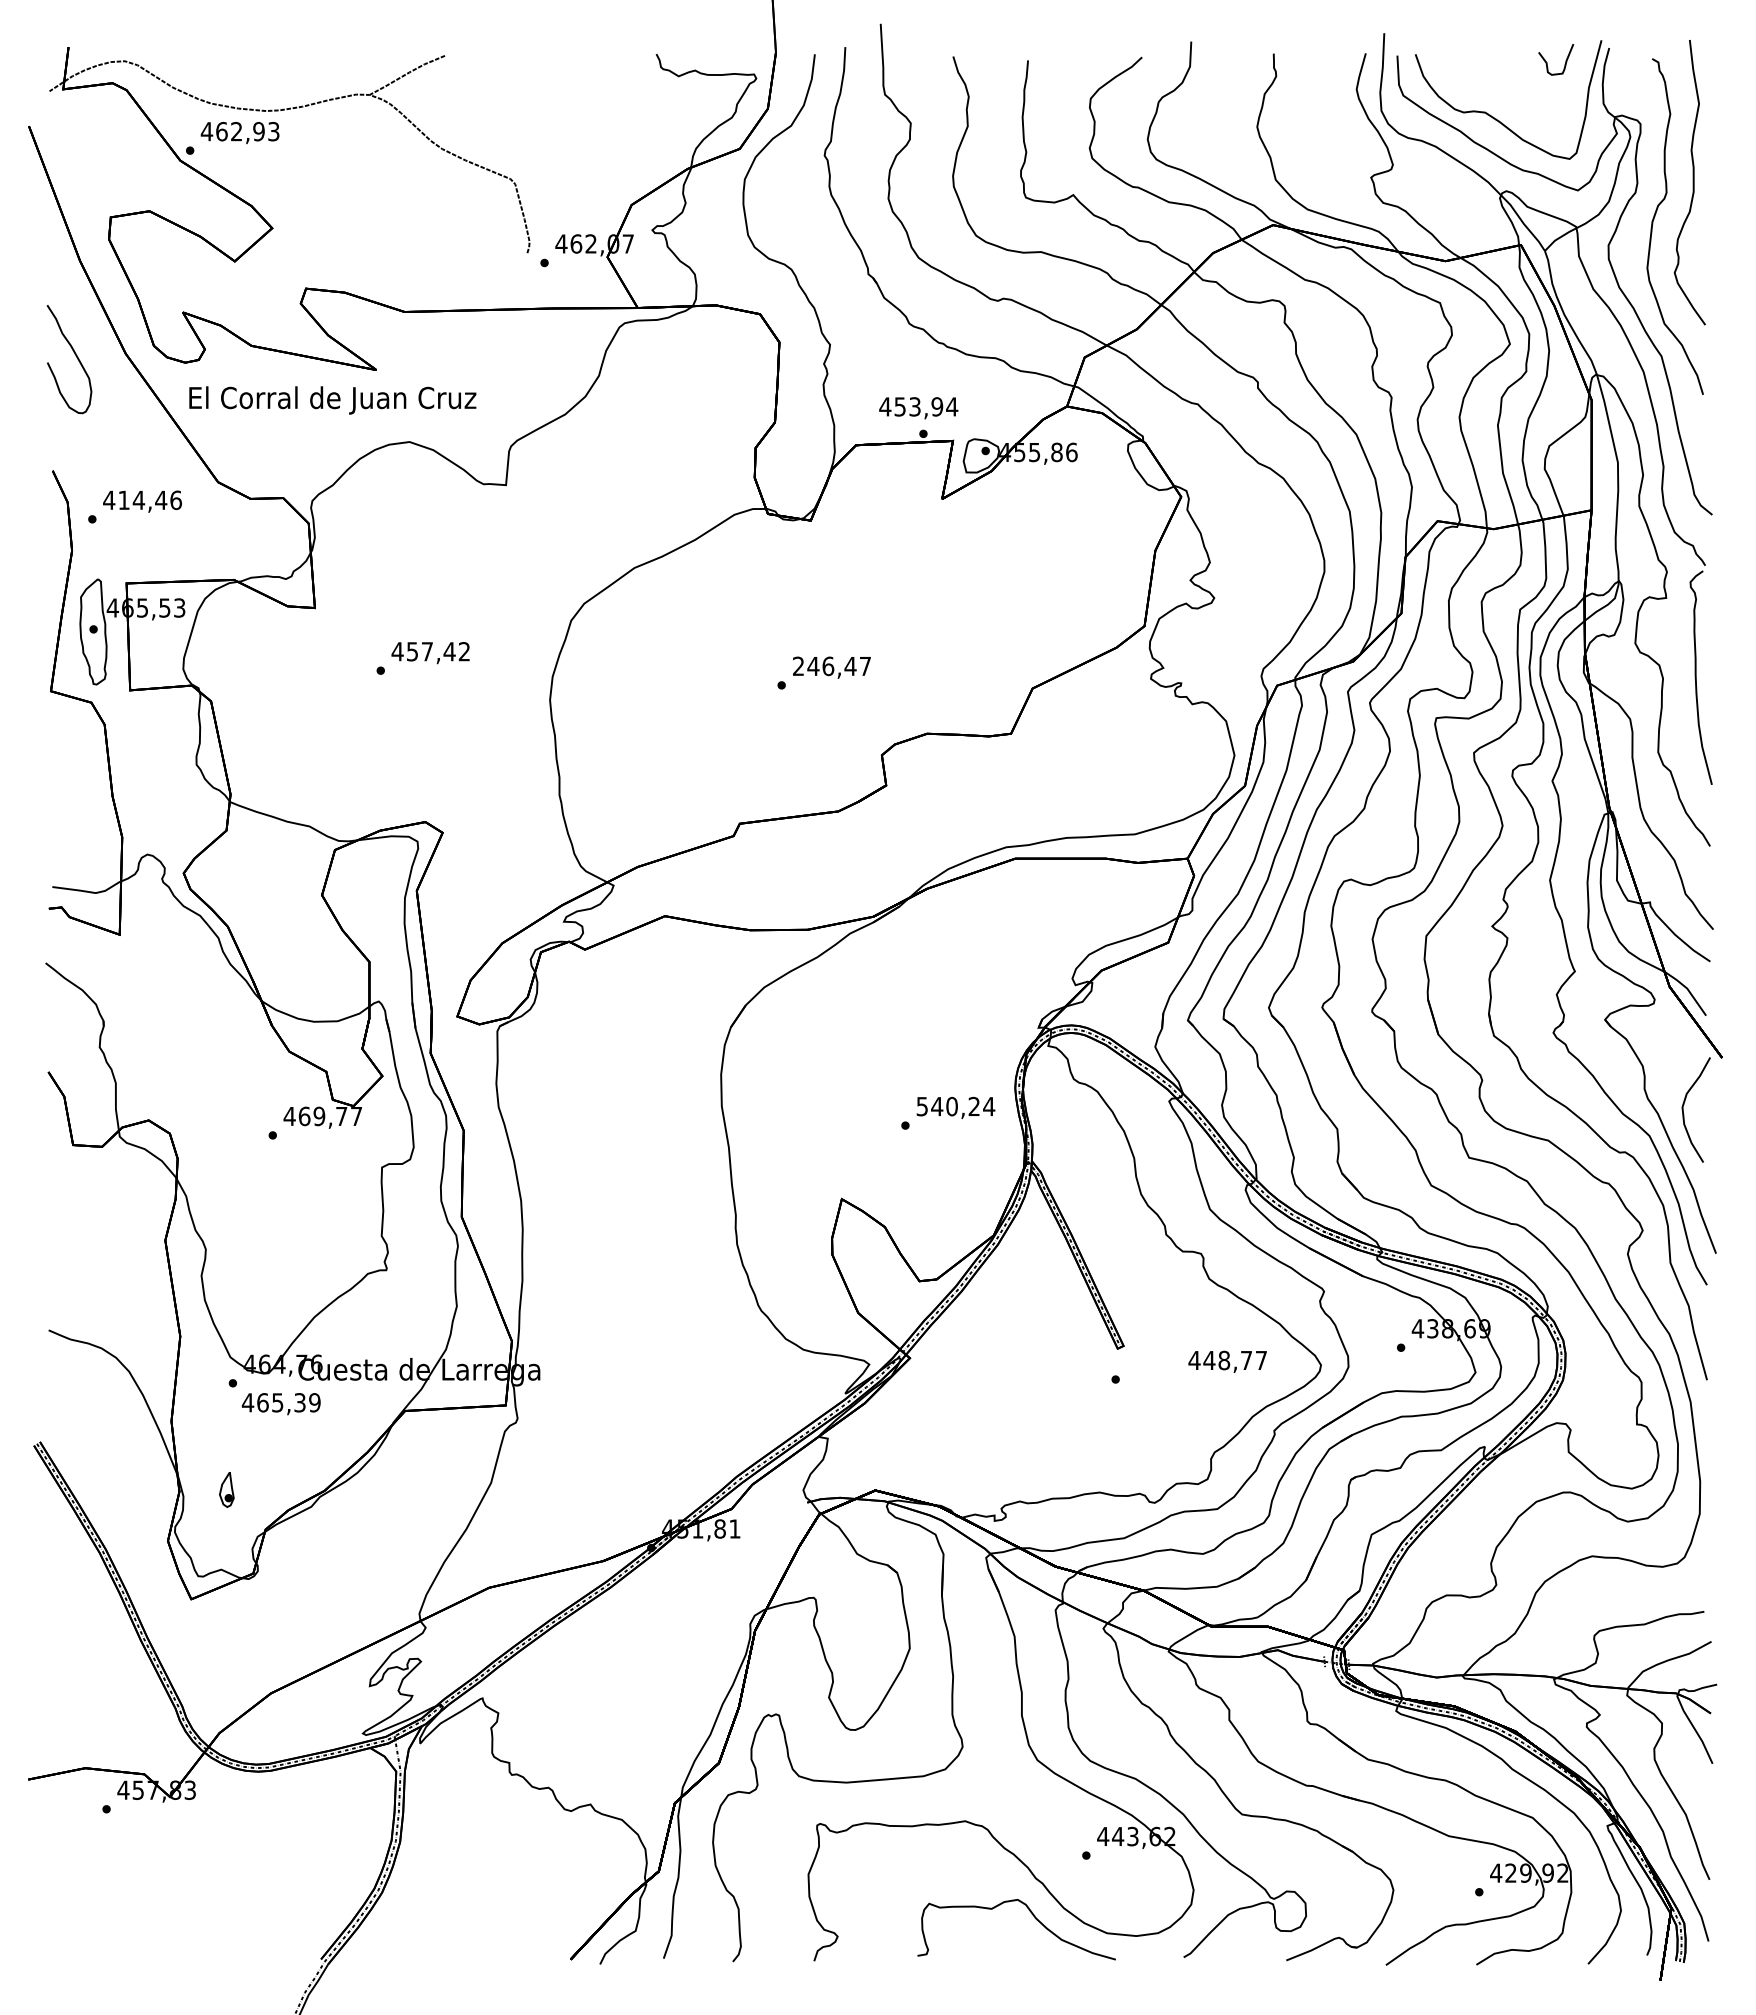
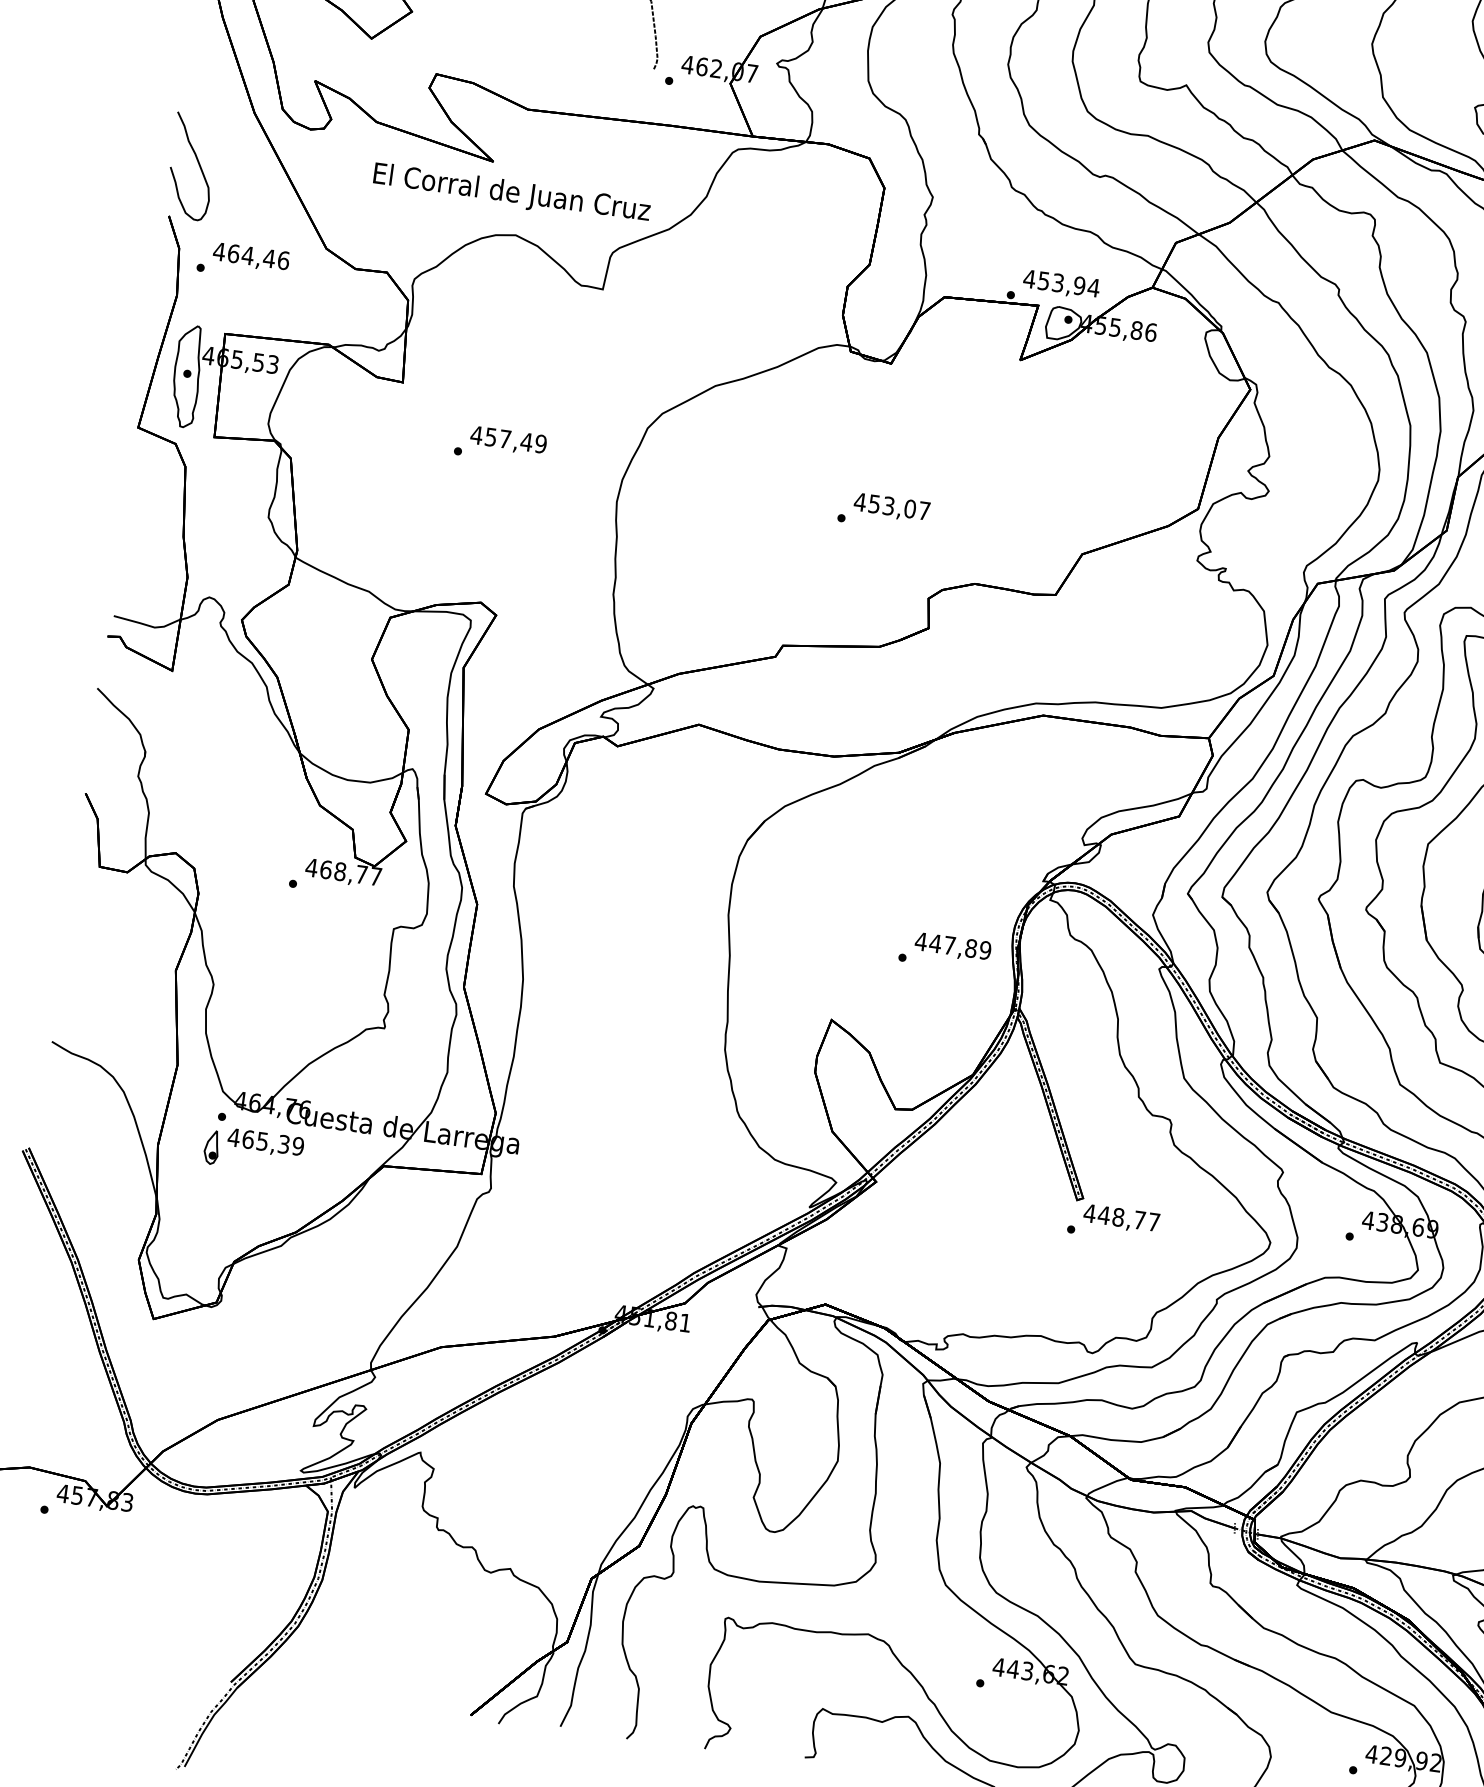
curve: (75, 356) -> (198, 164), moved
text: (332, 400) -> (511, 194), moved
text: (918, 408) -> (1061, 285), moved
text: (124, 500) -> (234, 253), 414,46 -> 464,46
text: (464, 651) -> (541, 443), 457,42 -> 457,49
text: (824, 666) -> (885, 505), 246,47 -> 453,07
text: (955, 1106) -> (953, 945), 540,24 -> 447,89
text: (319, 1116) -> (340, 871), 469,77 -> 468,77
text: (1227, 1361) -> (1121, 1218), moved
part: (226, 1489) -> (211, 1147), moved

